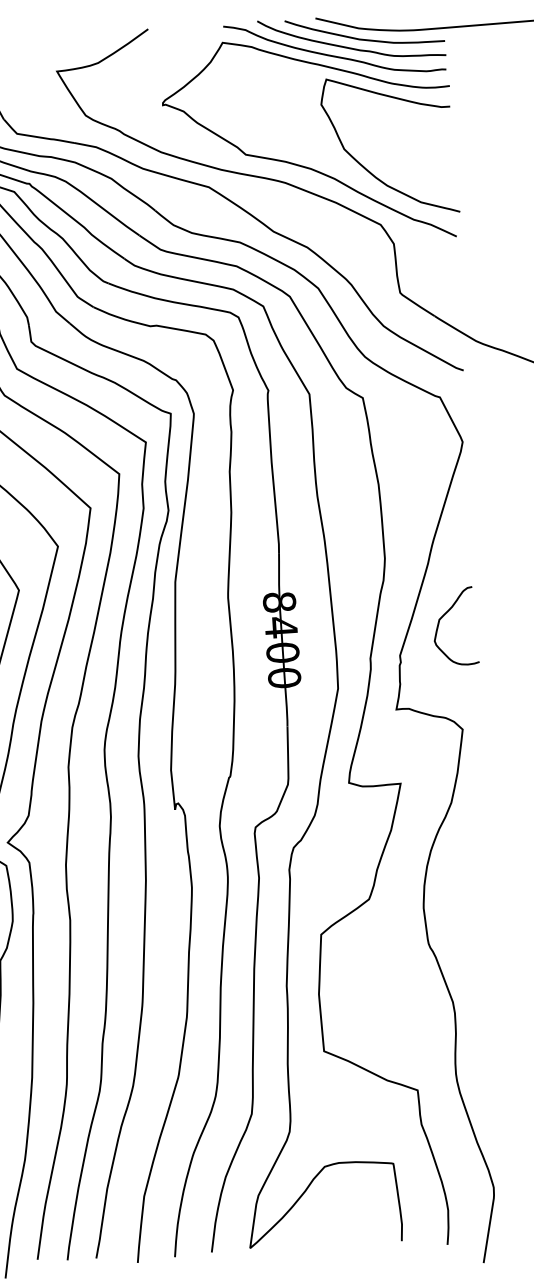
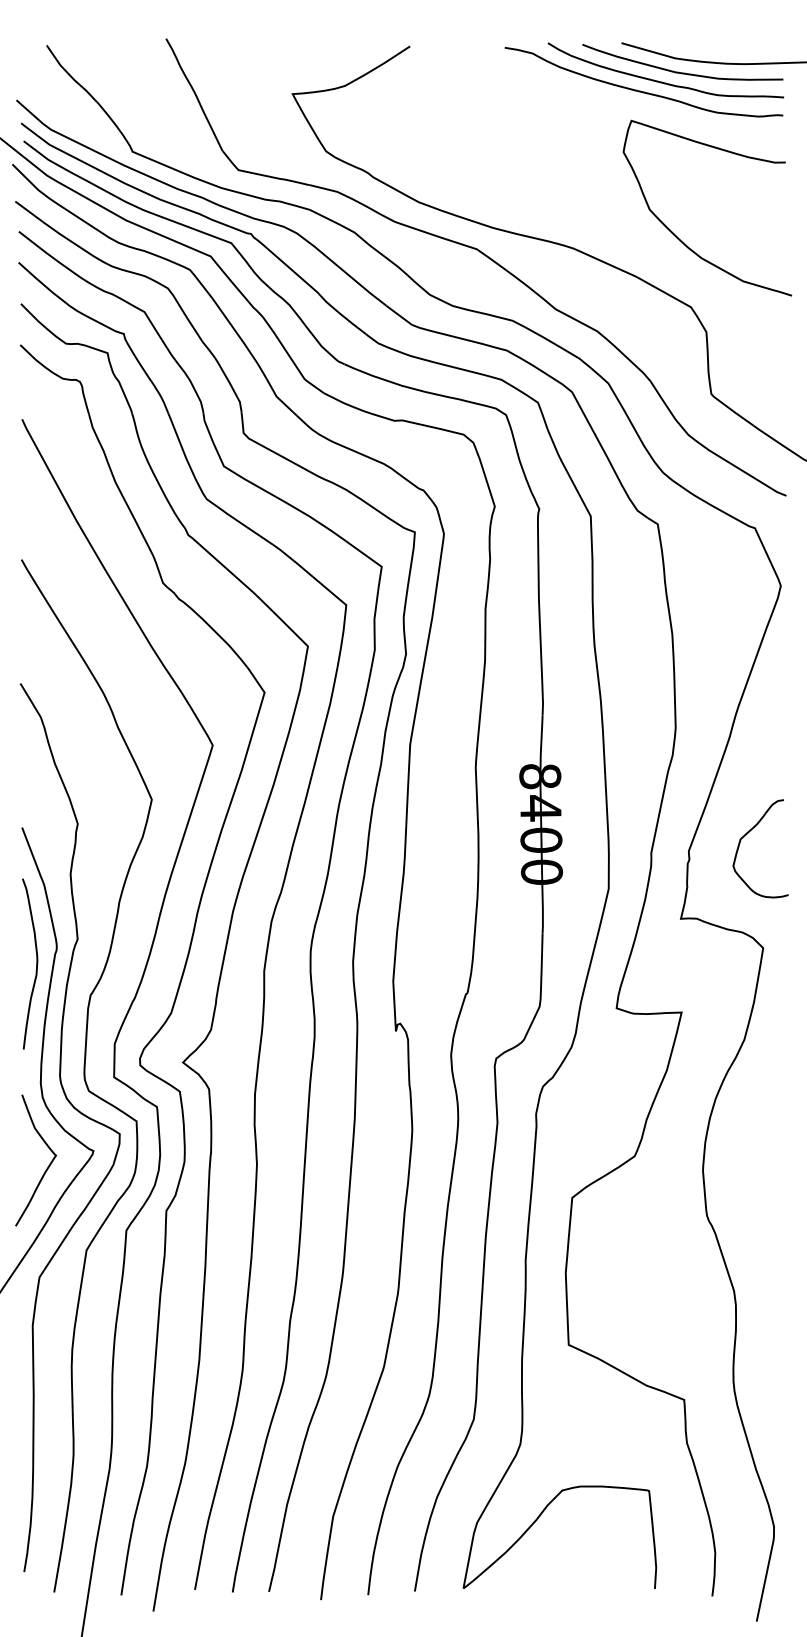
curve: (302, 165) -> (595, 227), removed
curve: (444, 615) -> (747, 834), moved

